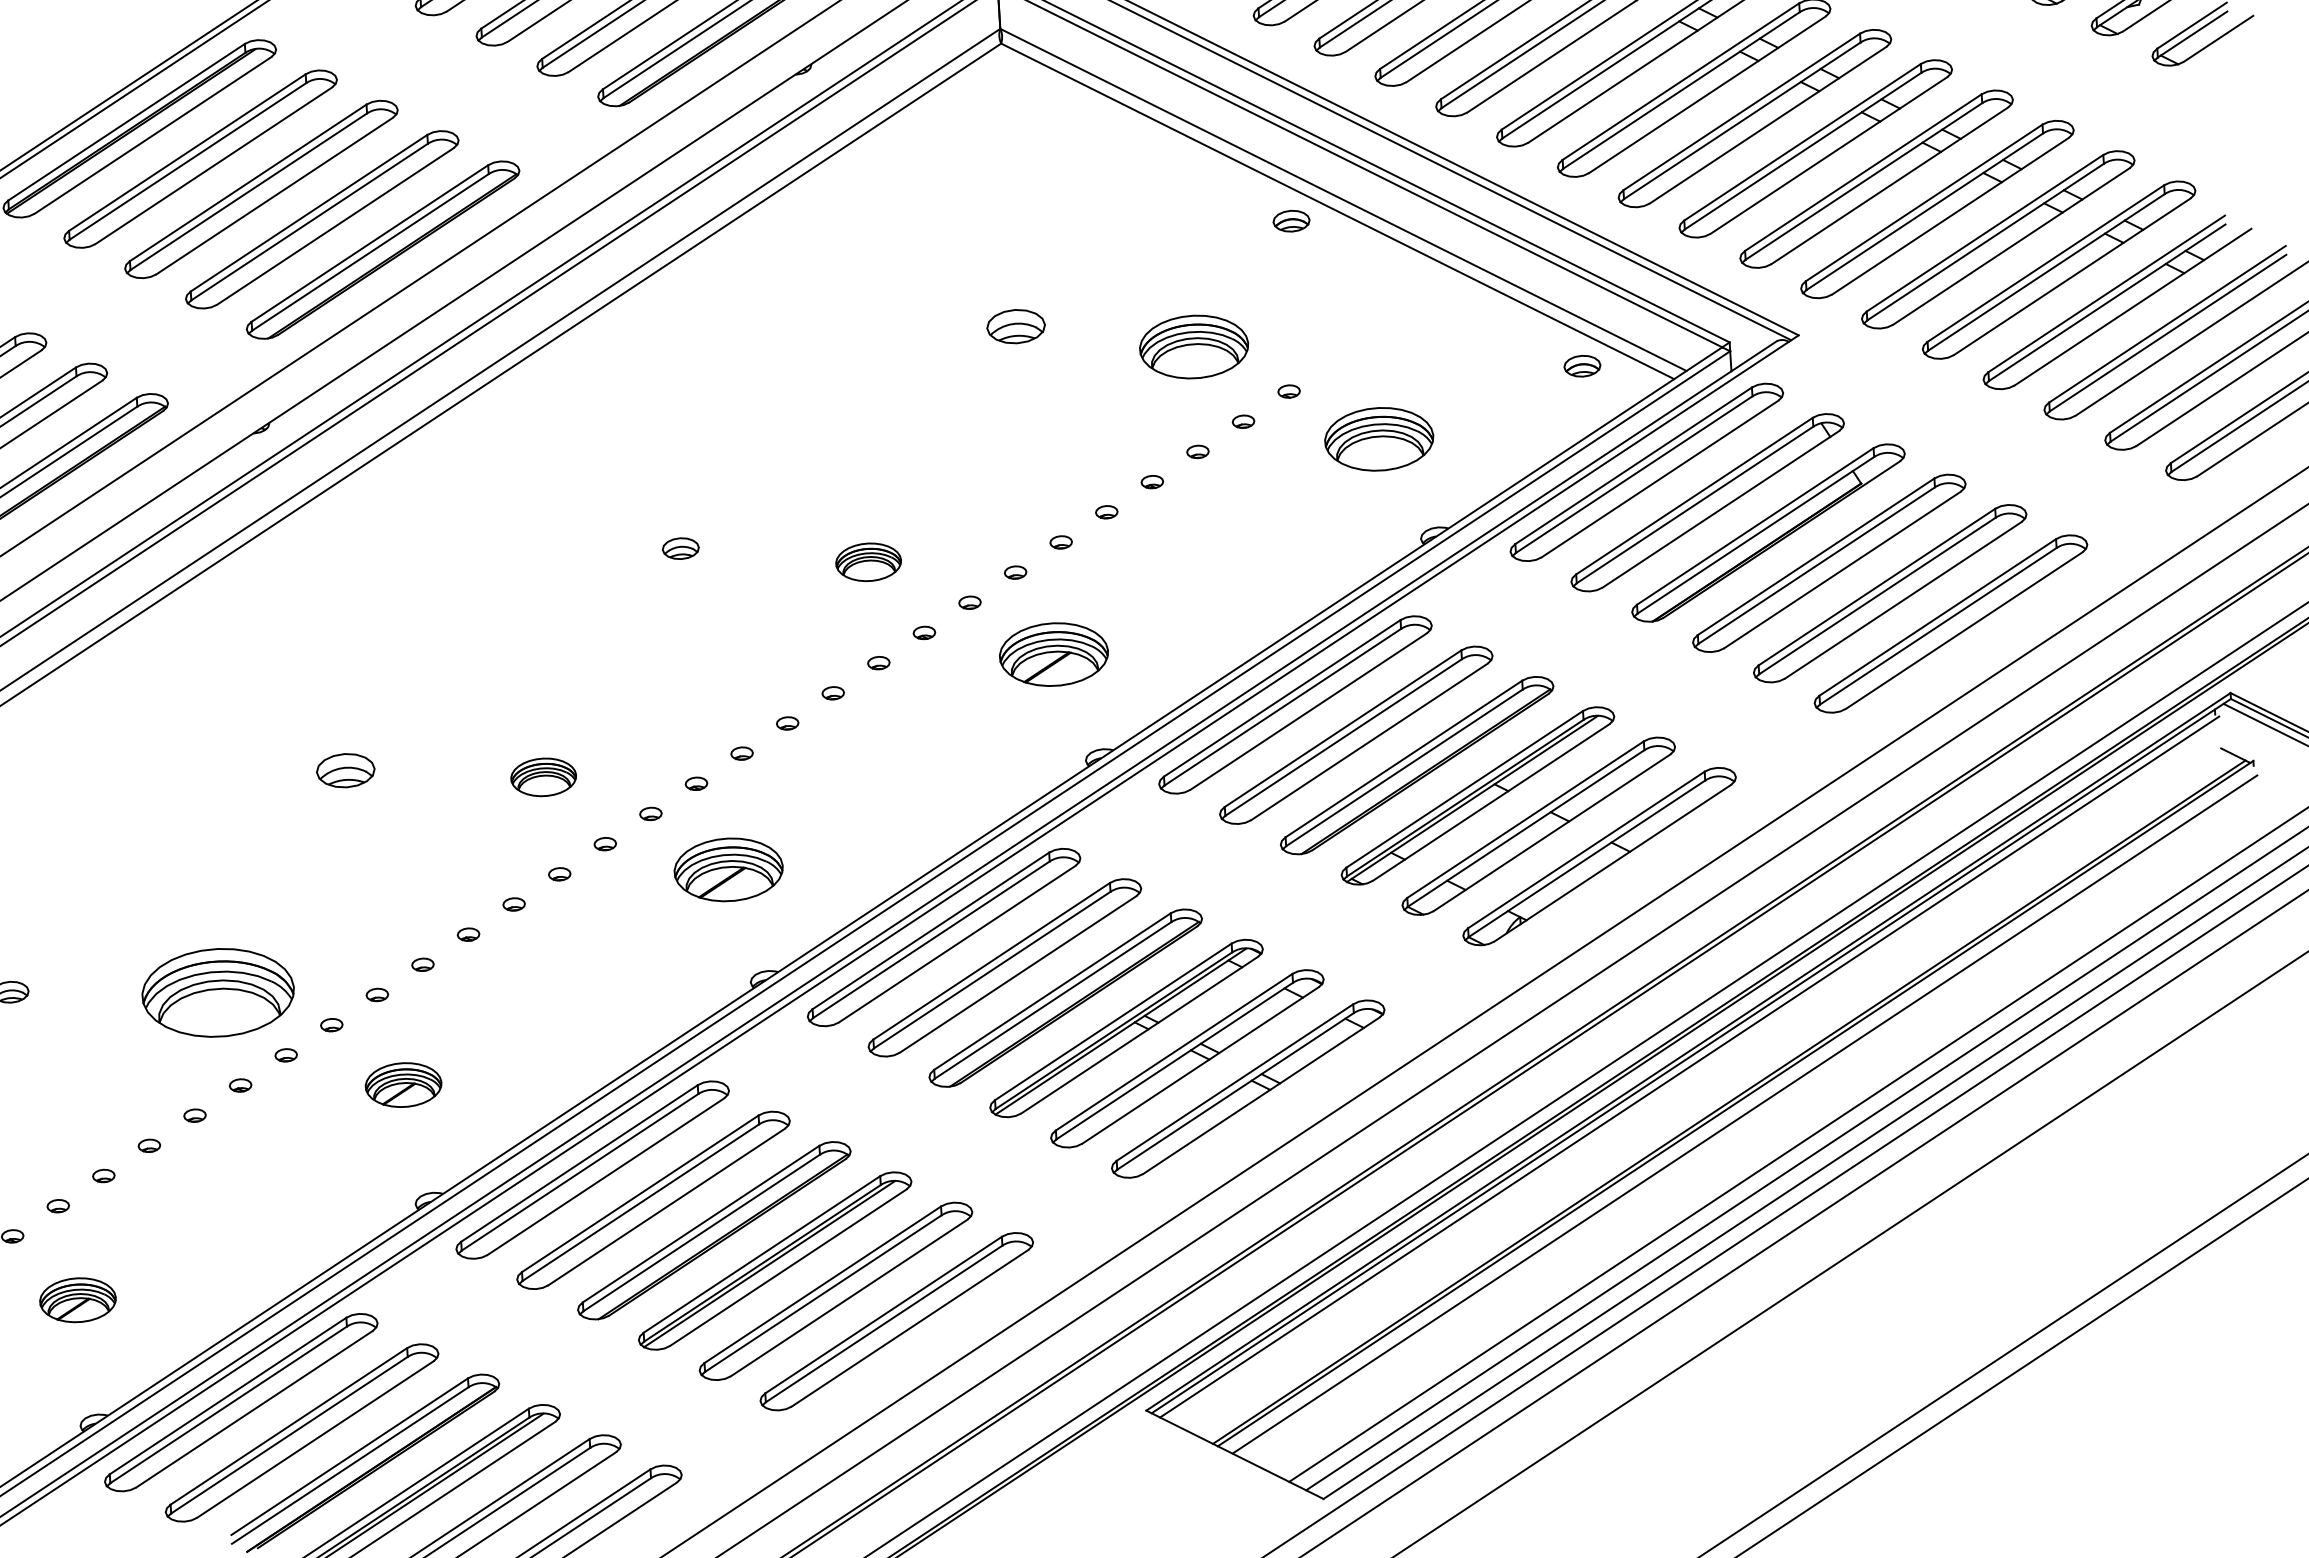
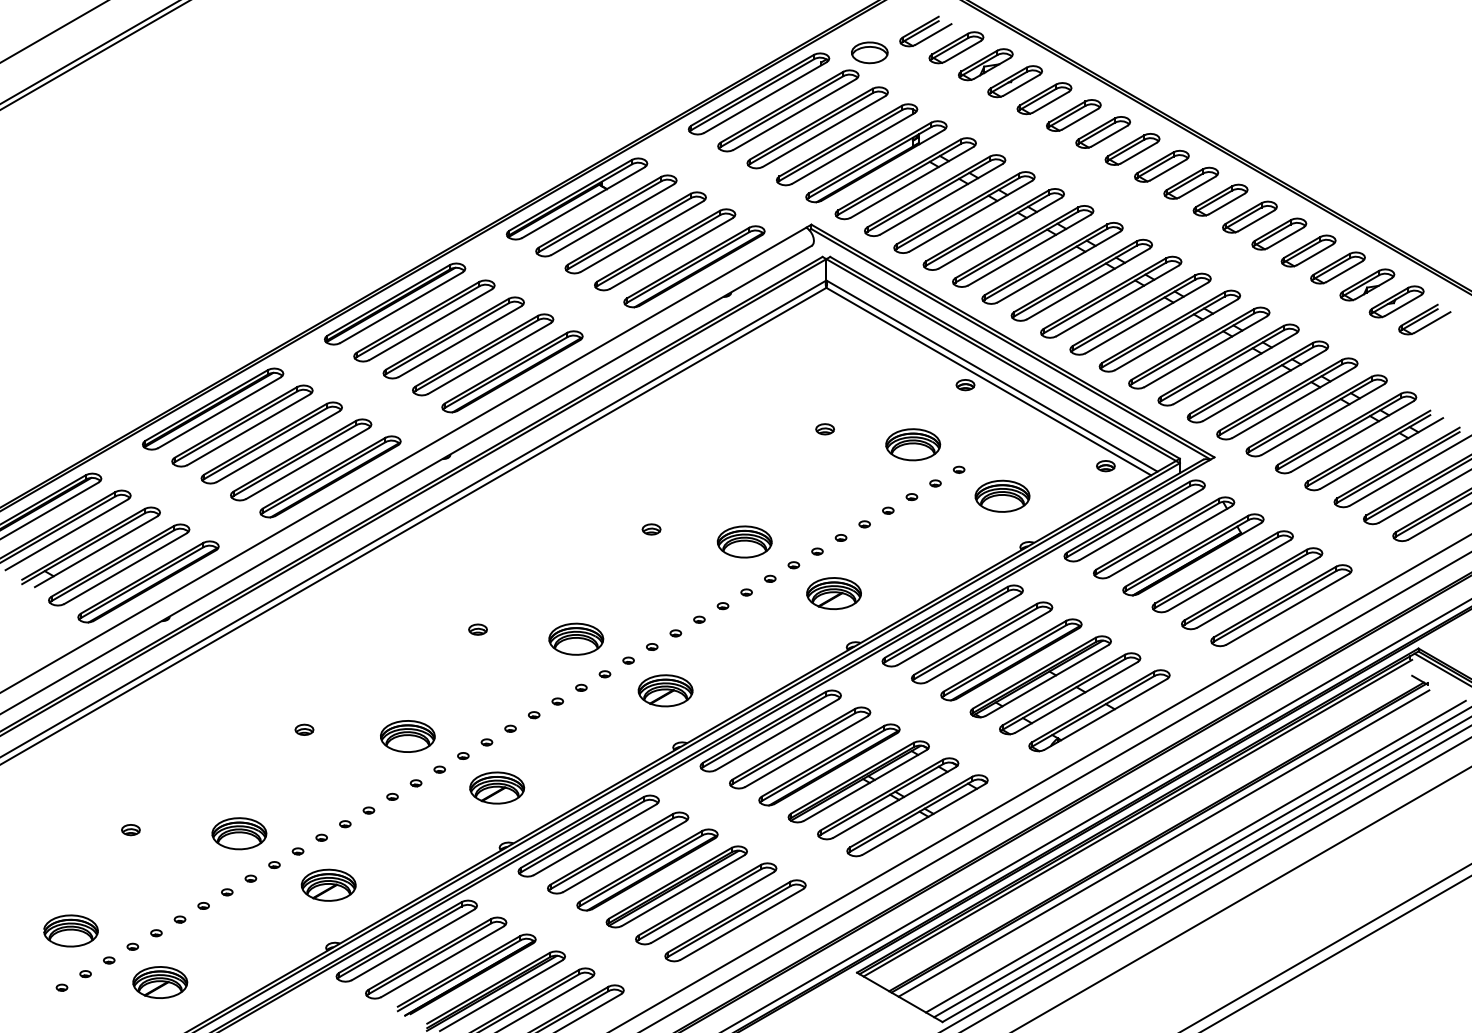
part: (1014, 327) -> (824, 429), size x0.62
part: (868, 561) -> (744, 541), size x1.67
part: (344, 770) -> (477, 629), size x0.62
part: (543, 776) -> (576, 638), size x1.67
part: (217, 992) -> (407, 736), size x0.71
part: (403, 1083) -> (497, 787), size x1.43
part: (77, 1298) -> (328, 884), size x1.43

